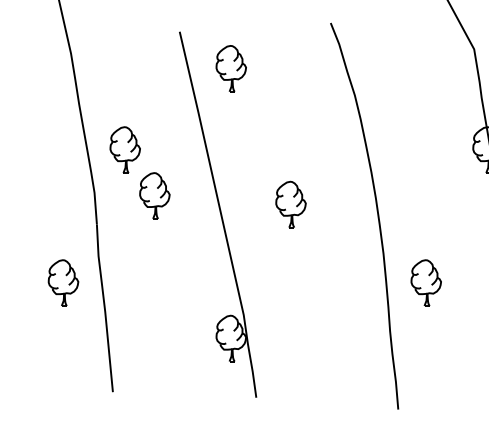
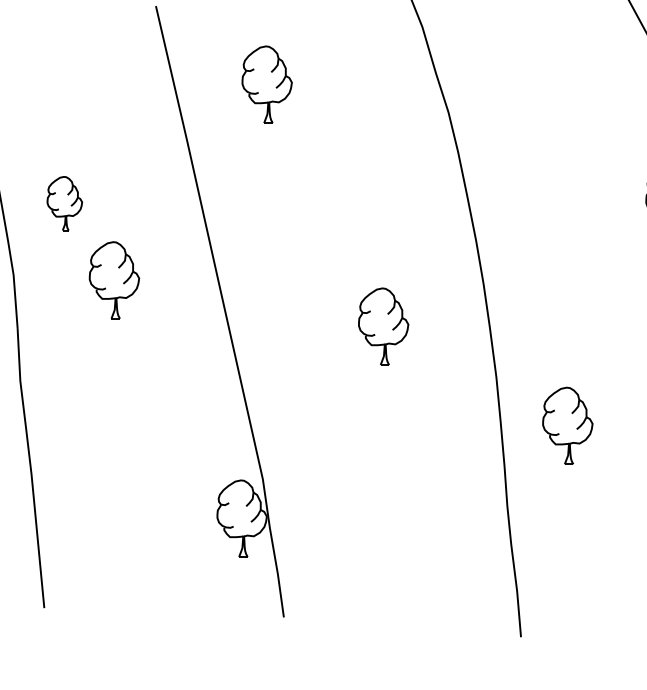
part: (230, 68) -> (265, 84), moved
part: (124, 149) -> (63, 202), size x0.7
part: (290, 204) -> (382, 326), moved

